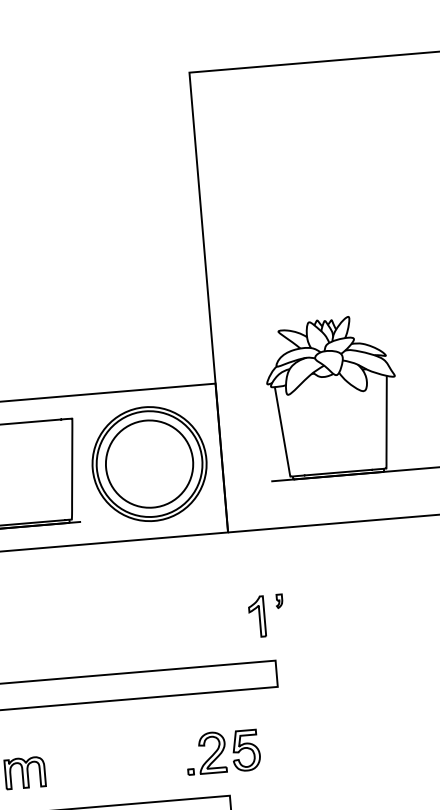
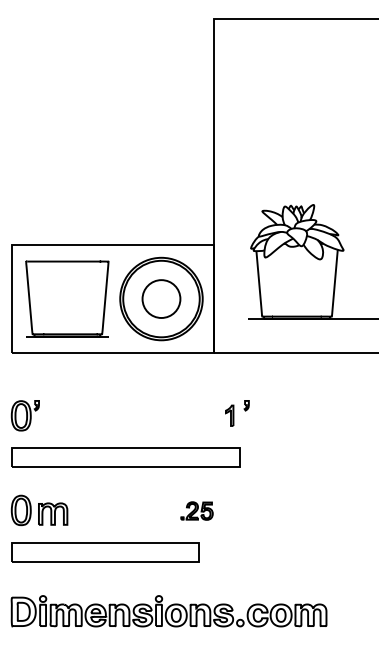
circle: (149, 463) -> (161, 298), size x0.6
part: (256, 616) -> (229, 415), size x0.7
part: (222, 751) -> (196, 510), size x0.6

